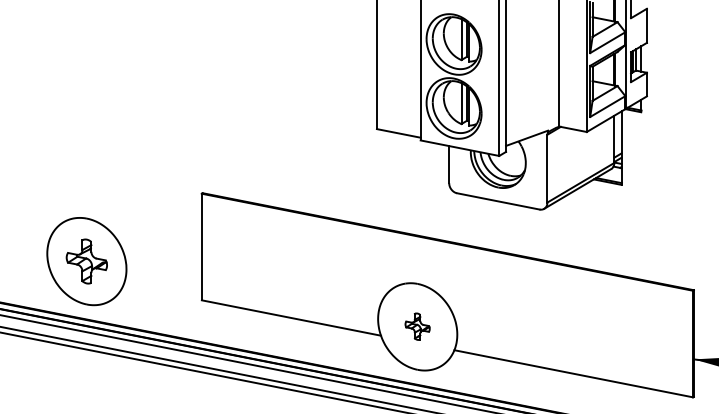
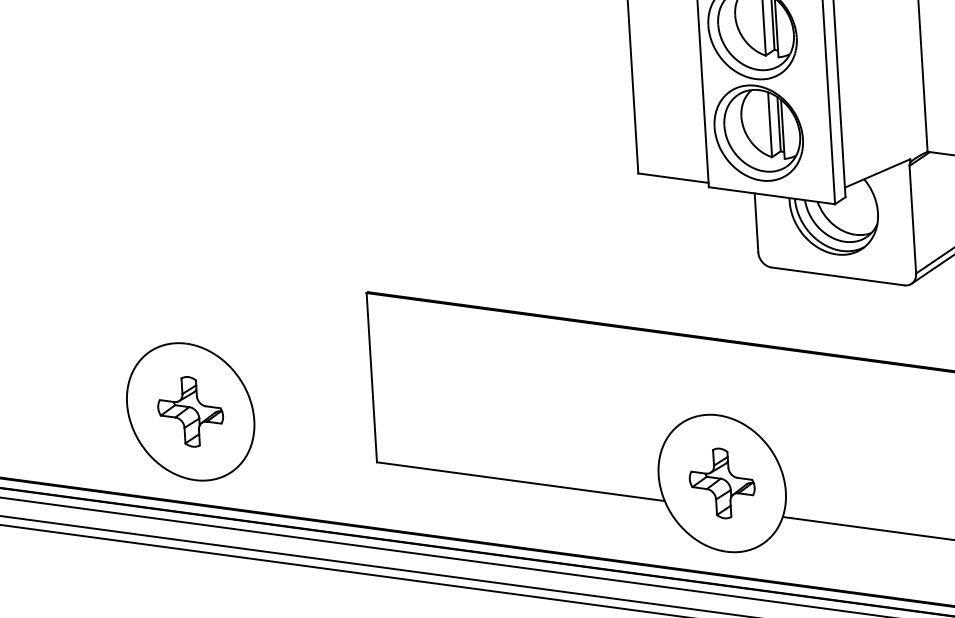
part: (417, 326) -> (721, 482), size x1.67

